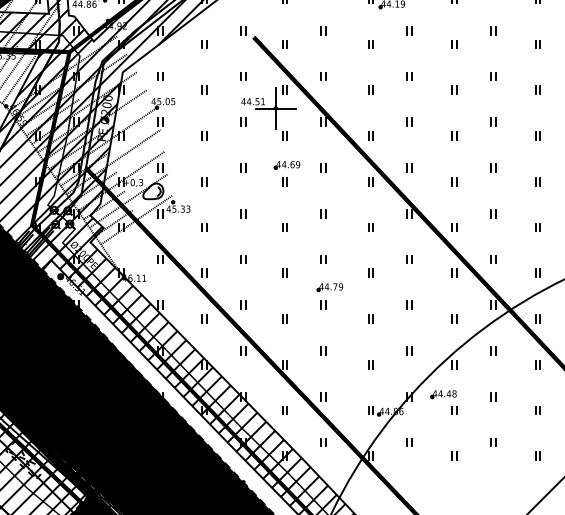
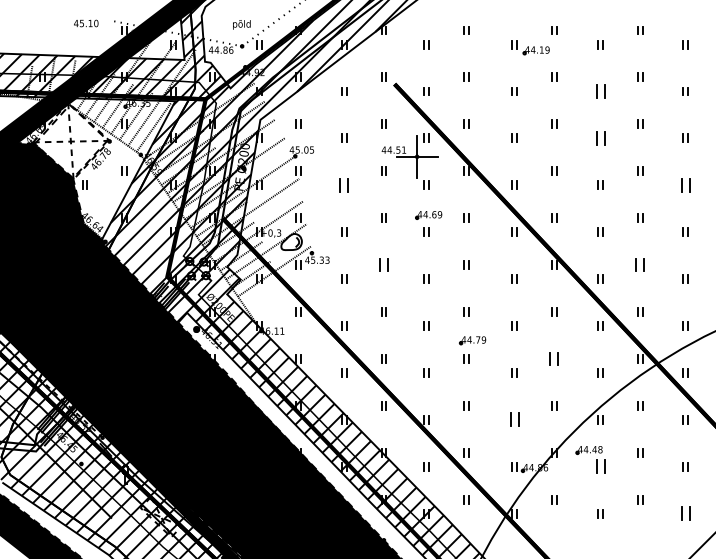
part: (454, 44) -> (600, 91), size x1.6
part: (454, 89) -> (600, 137), size x1.6
part: (204, 135) -> (344, 184), size x1.6
part: (537, 135) -> (685, 184), size x1.6
part: (242, 213) -> (383, 264), size x1.6
part: (493, 213) -> (640, 264), size x1.6
part: (409, 304) -> (554, 358), size x1.6
part: (370, 364) -> (514, 419), size x1.6
part: (454, 410) -> (600, 466), size x1.6
part: (537, 456) -> (685, 513), size x1.6

